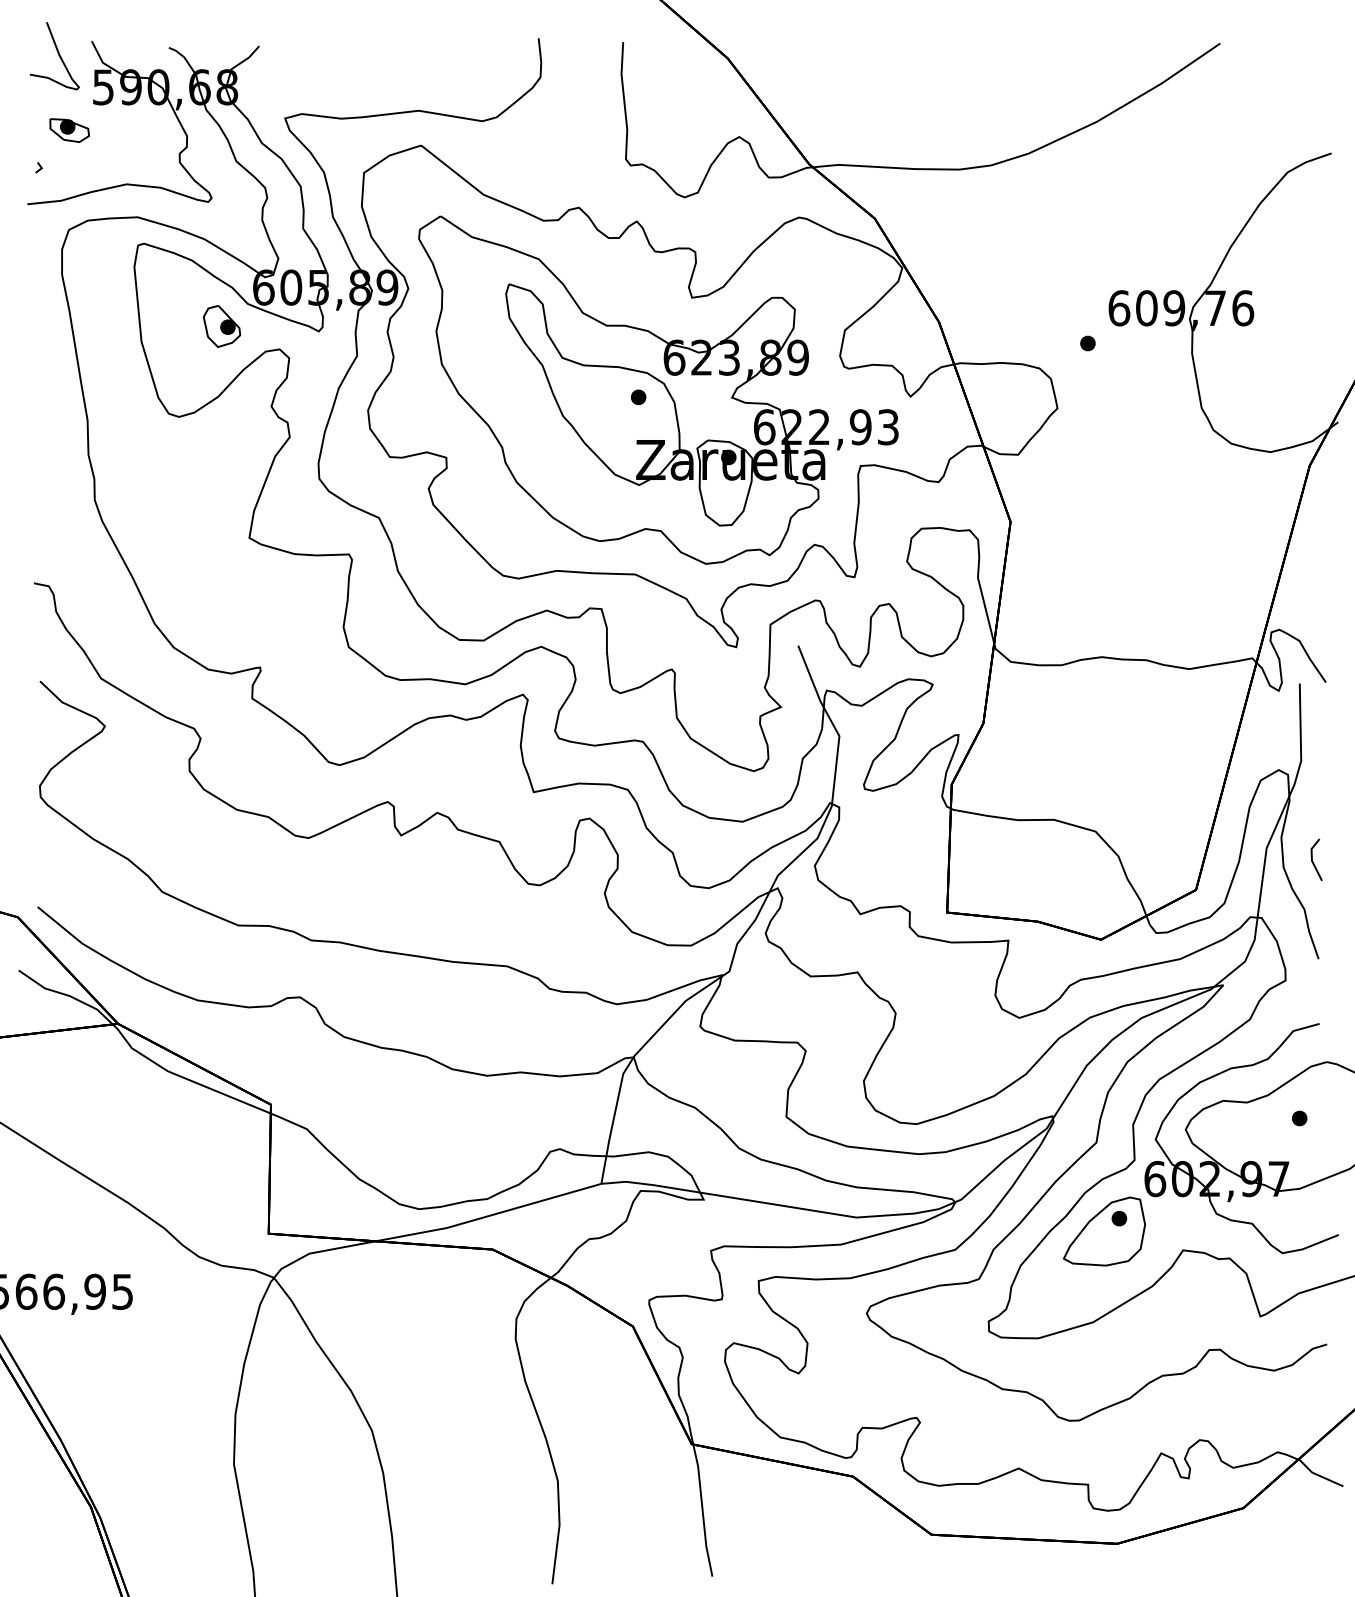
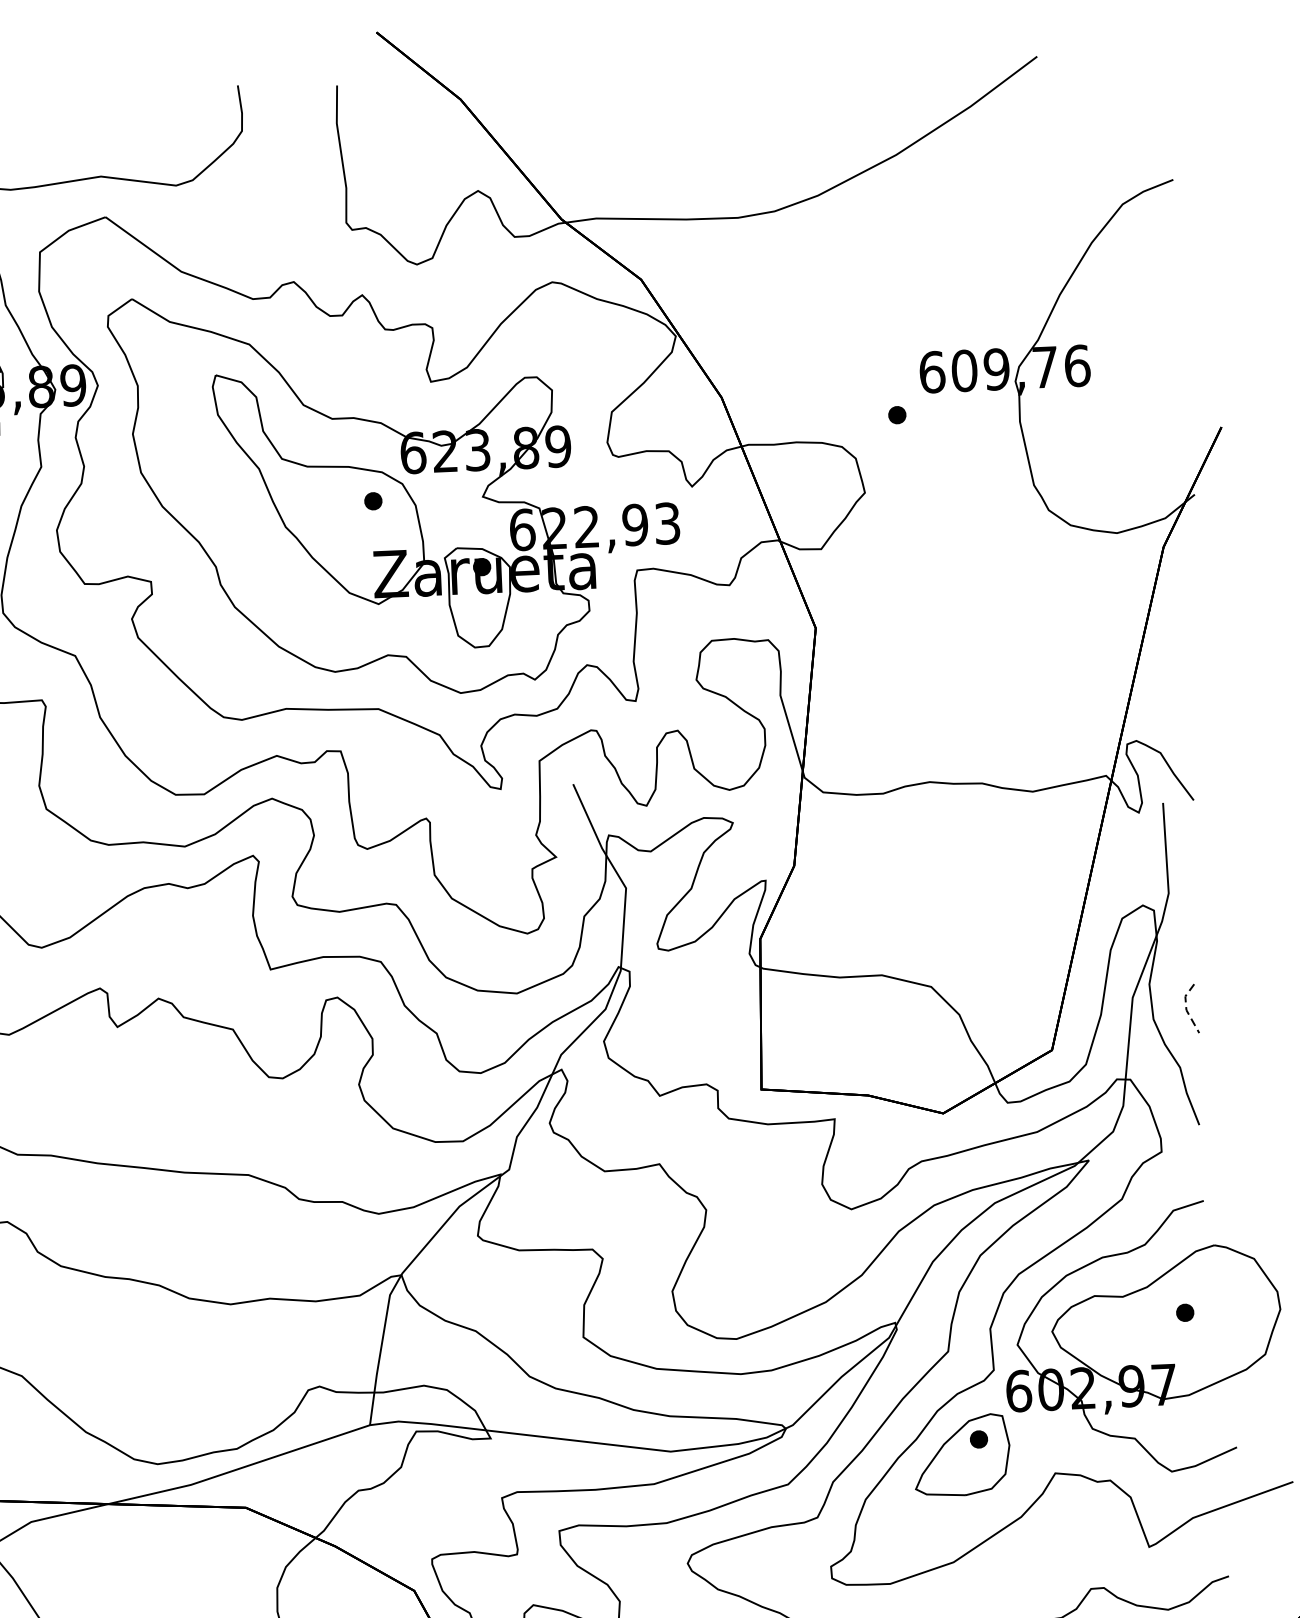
line: (1311, 859) -> (1185, 1008), solid -> dashed

